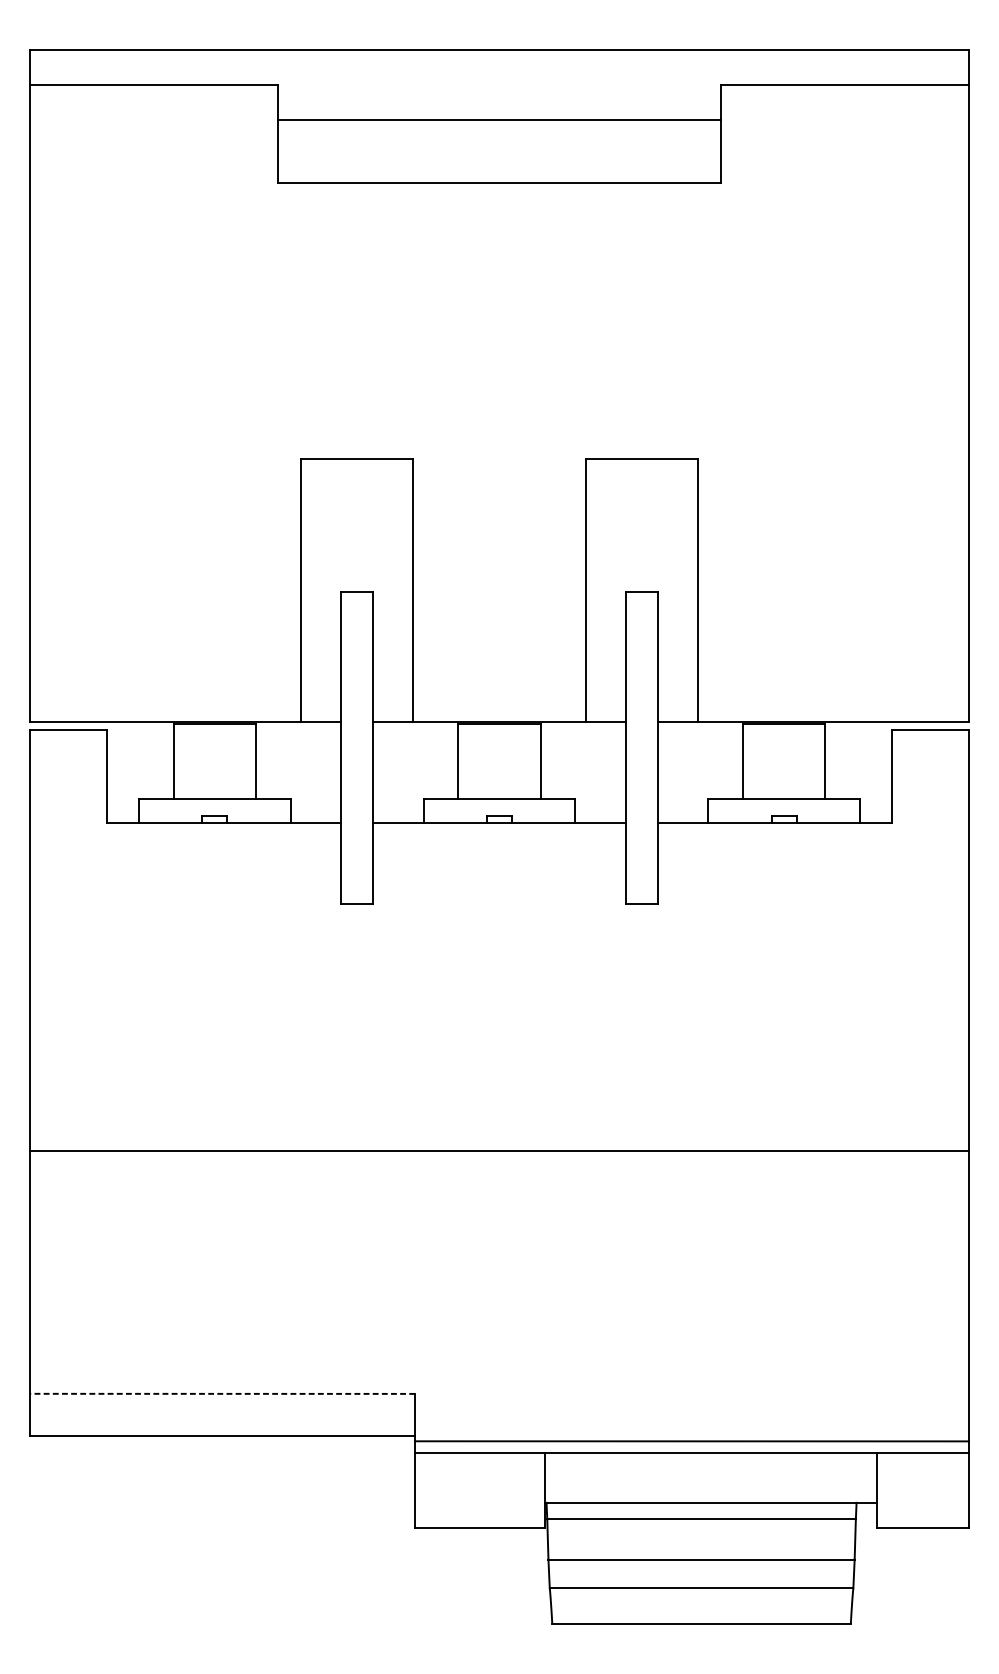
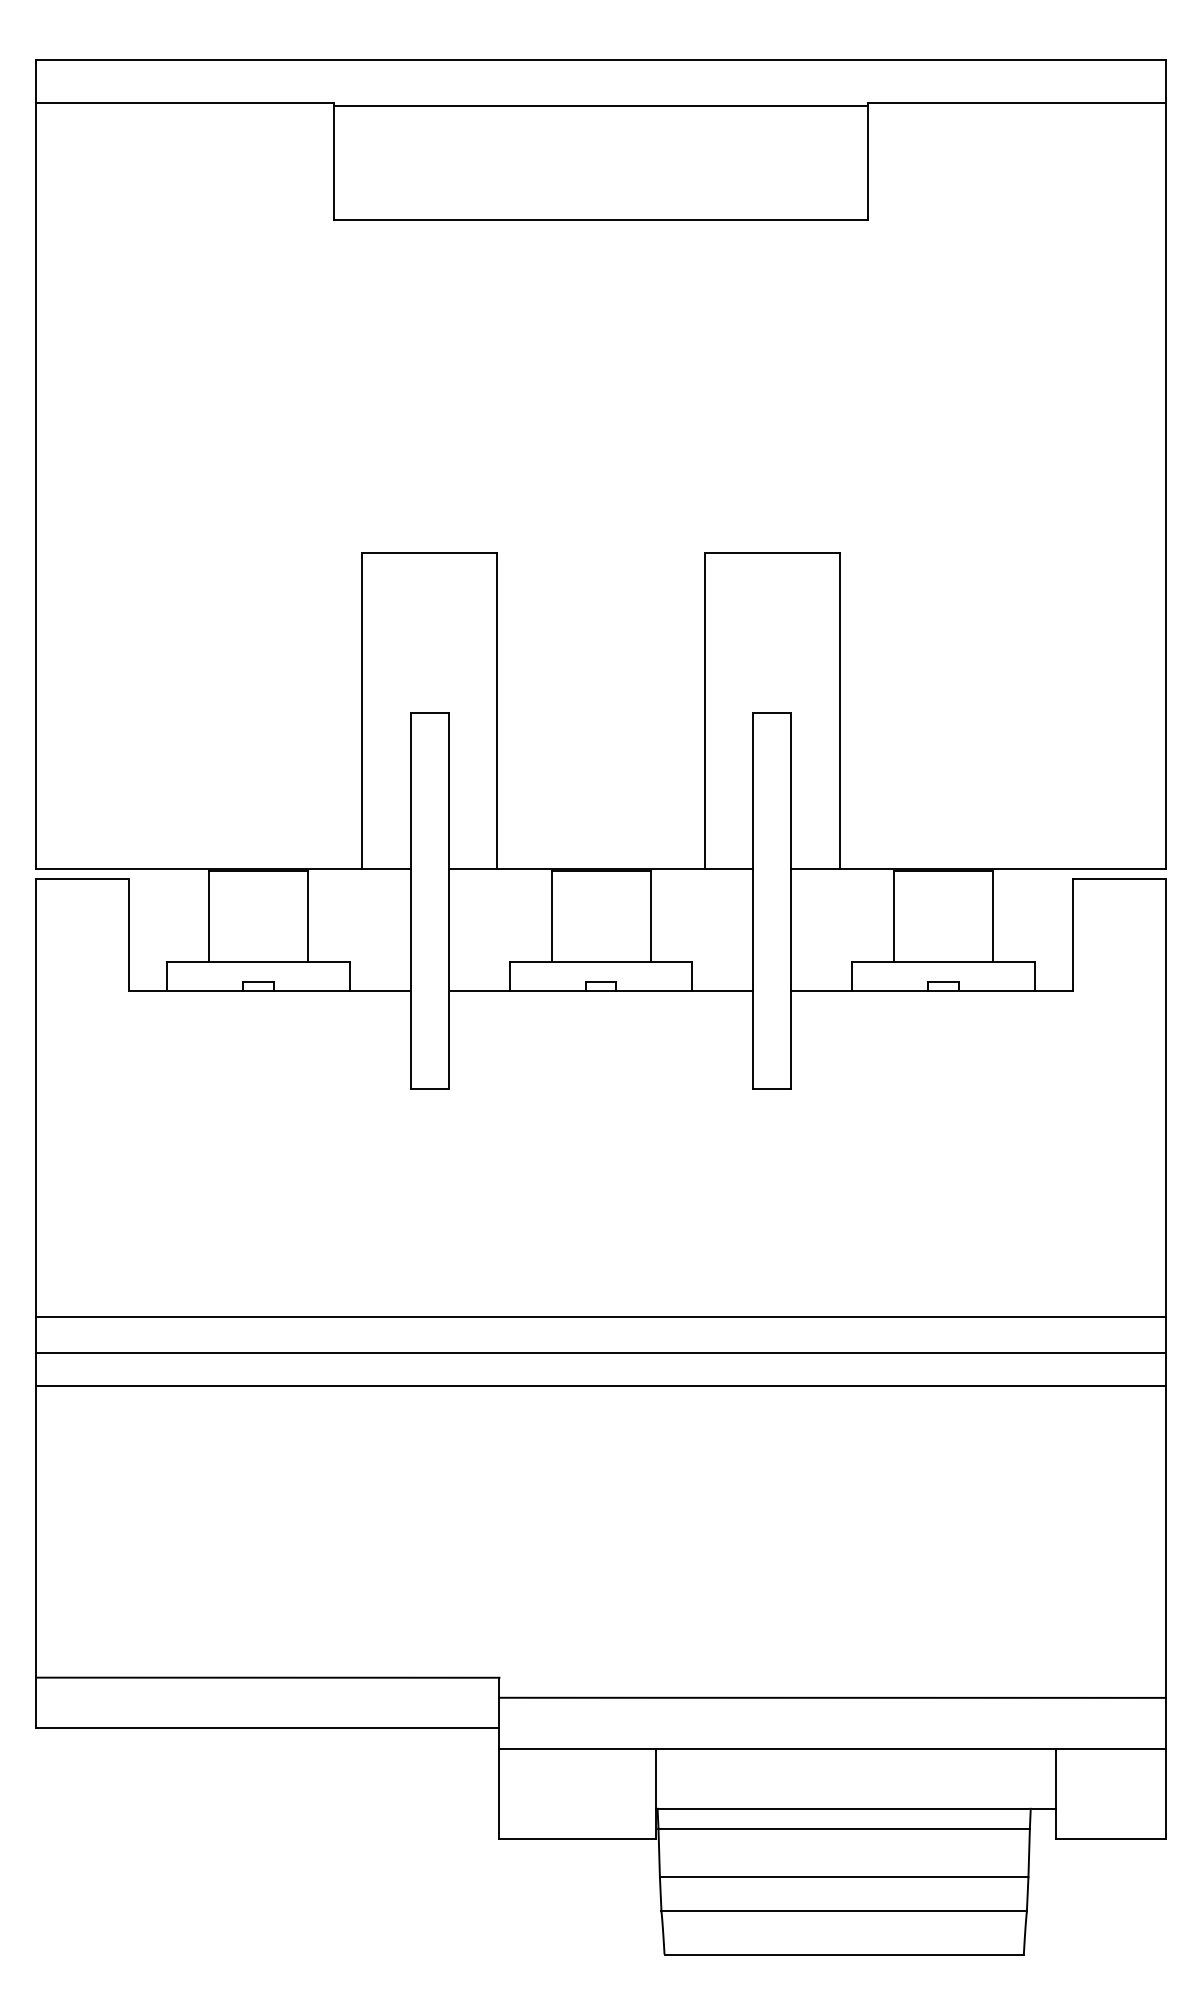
line: (499, 119) -> (600, 106), moved
line: (499, 1093) -> (600, 1316), added
line: (499, 1123) -> (600, 1352), added
line: (222, 1393) -> (267, 1677), dashed -> solid
line: (691, 1441) -> (832, 1697), moved

